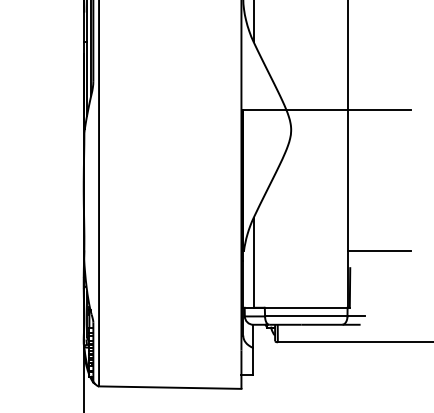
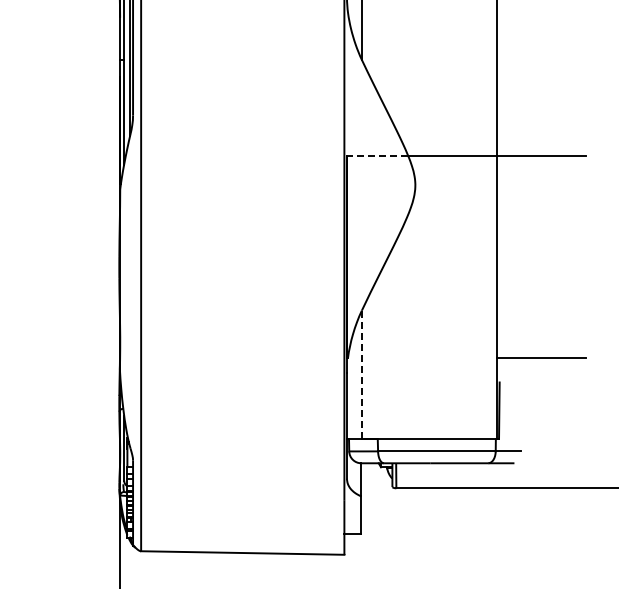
line: (264, 109) -> (377, 156), solid -> dashed
line: (253, 263) -> (361, 375), solid -> dashed

